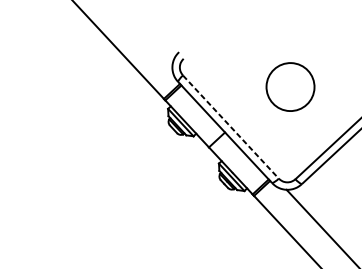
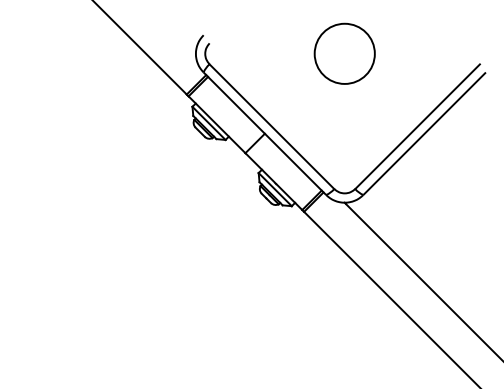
circle: (290, 86) -> (344, 53), moved
line: (231, 127) -> (272, 127), dashed -> solid

